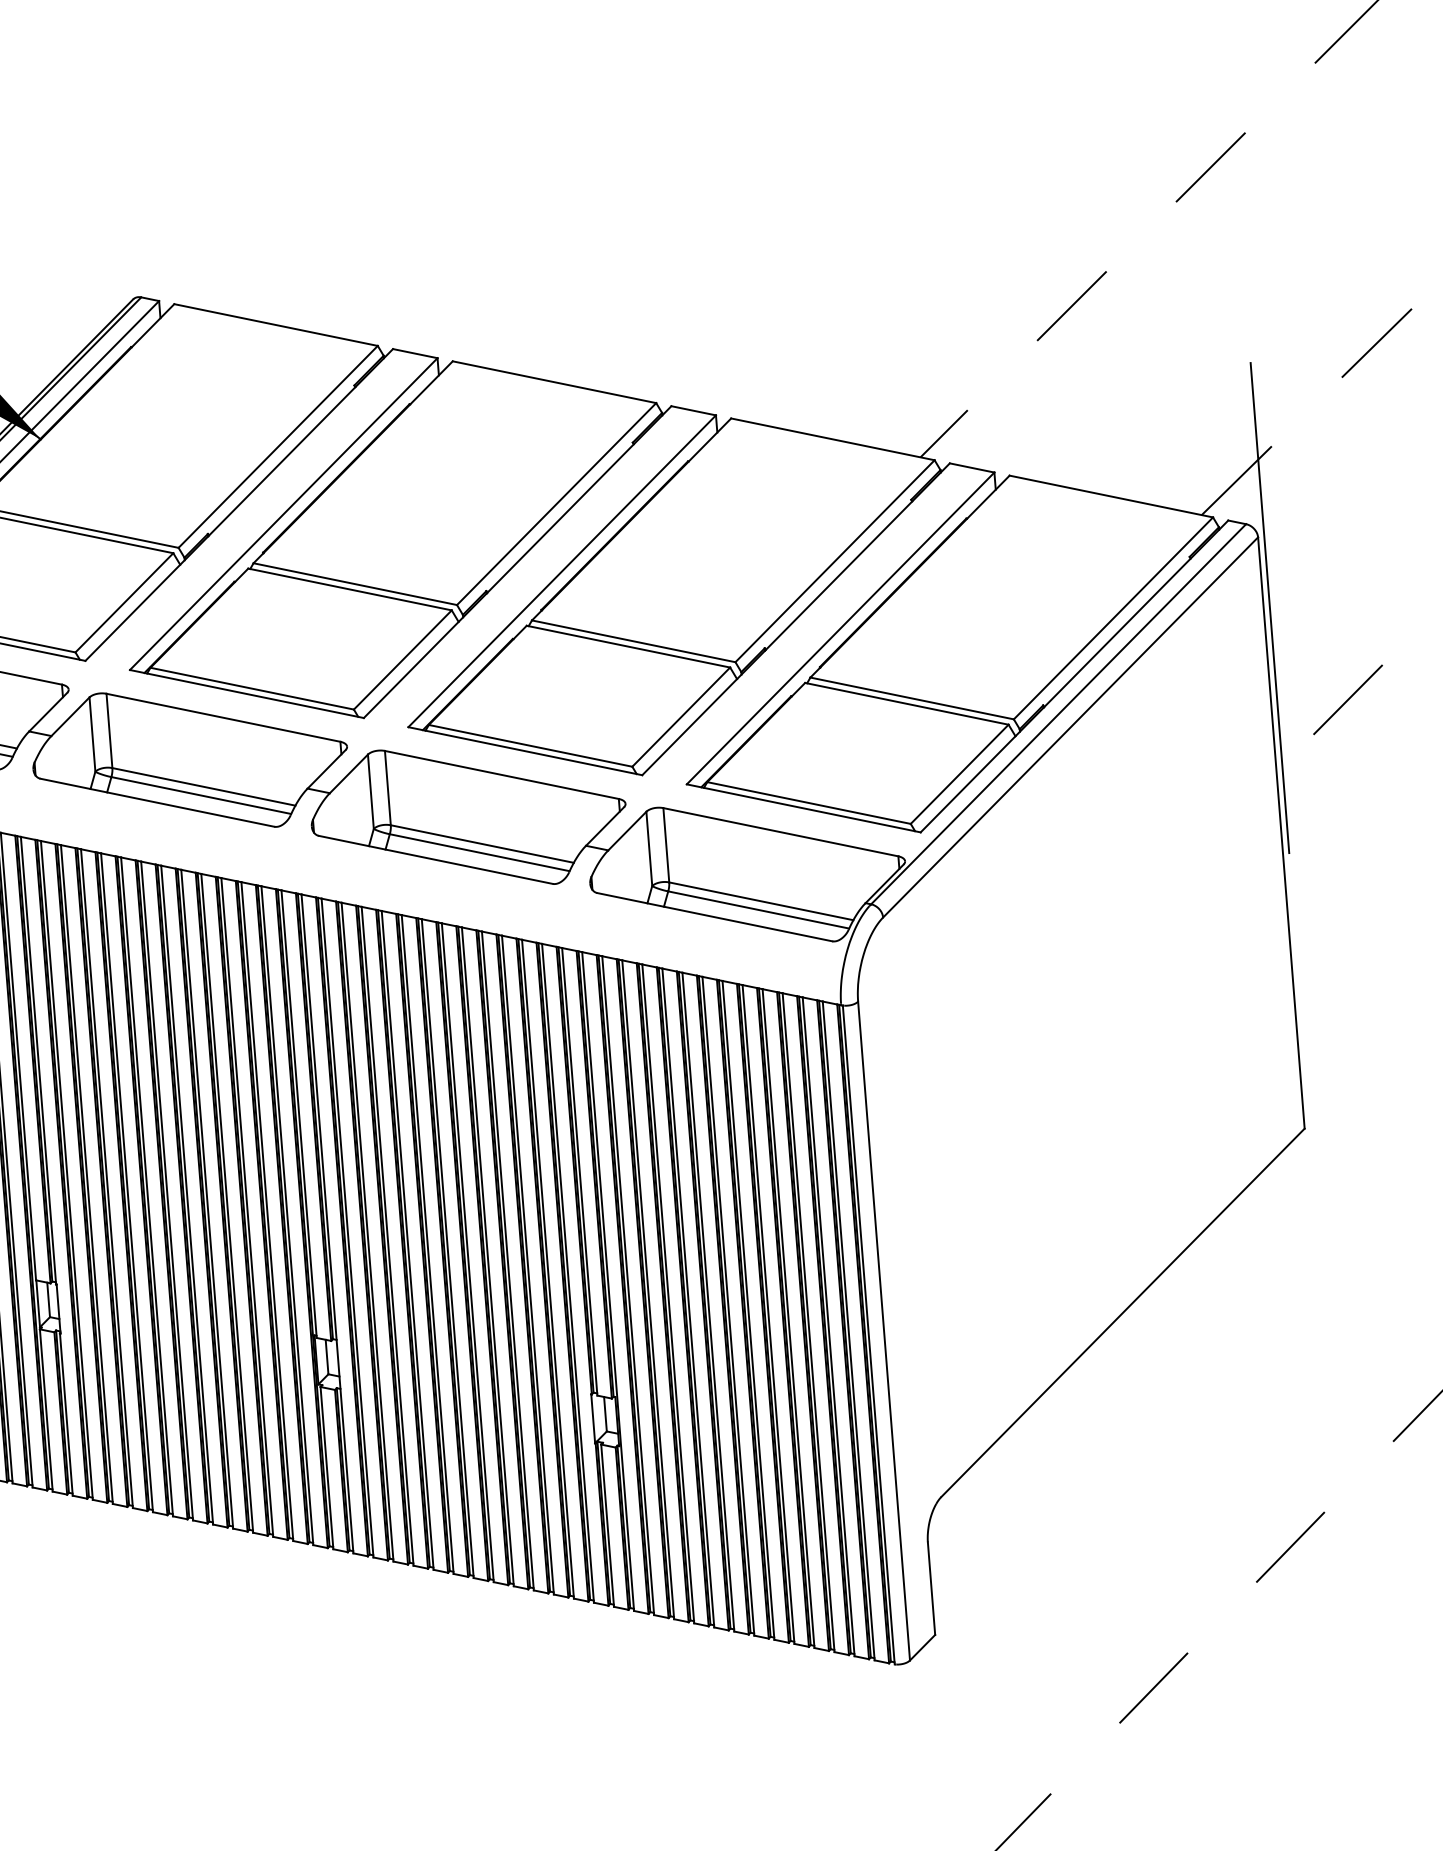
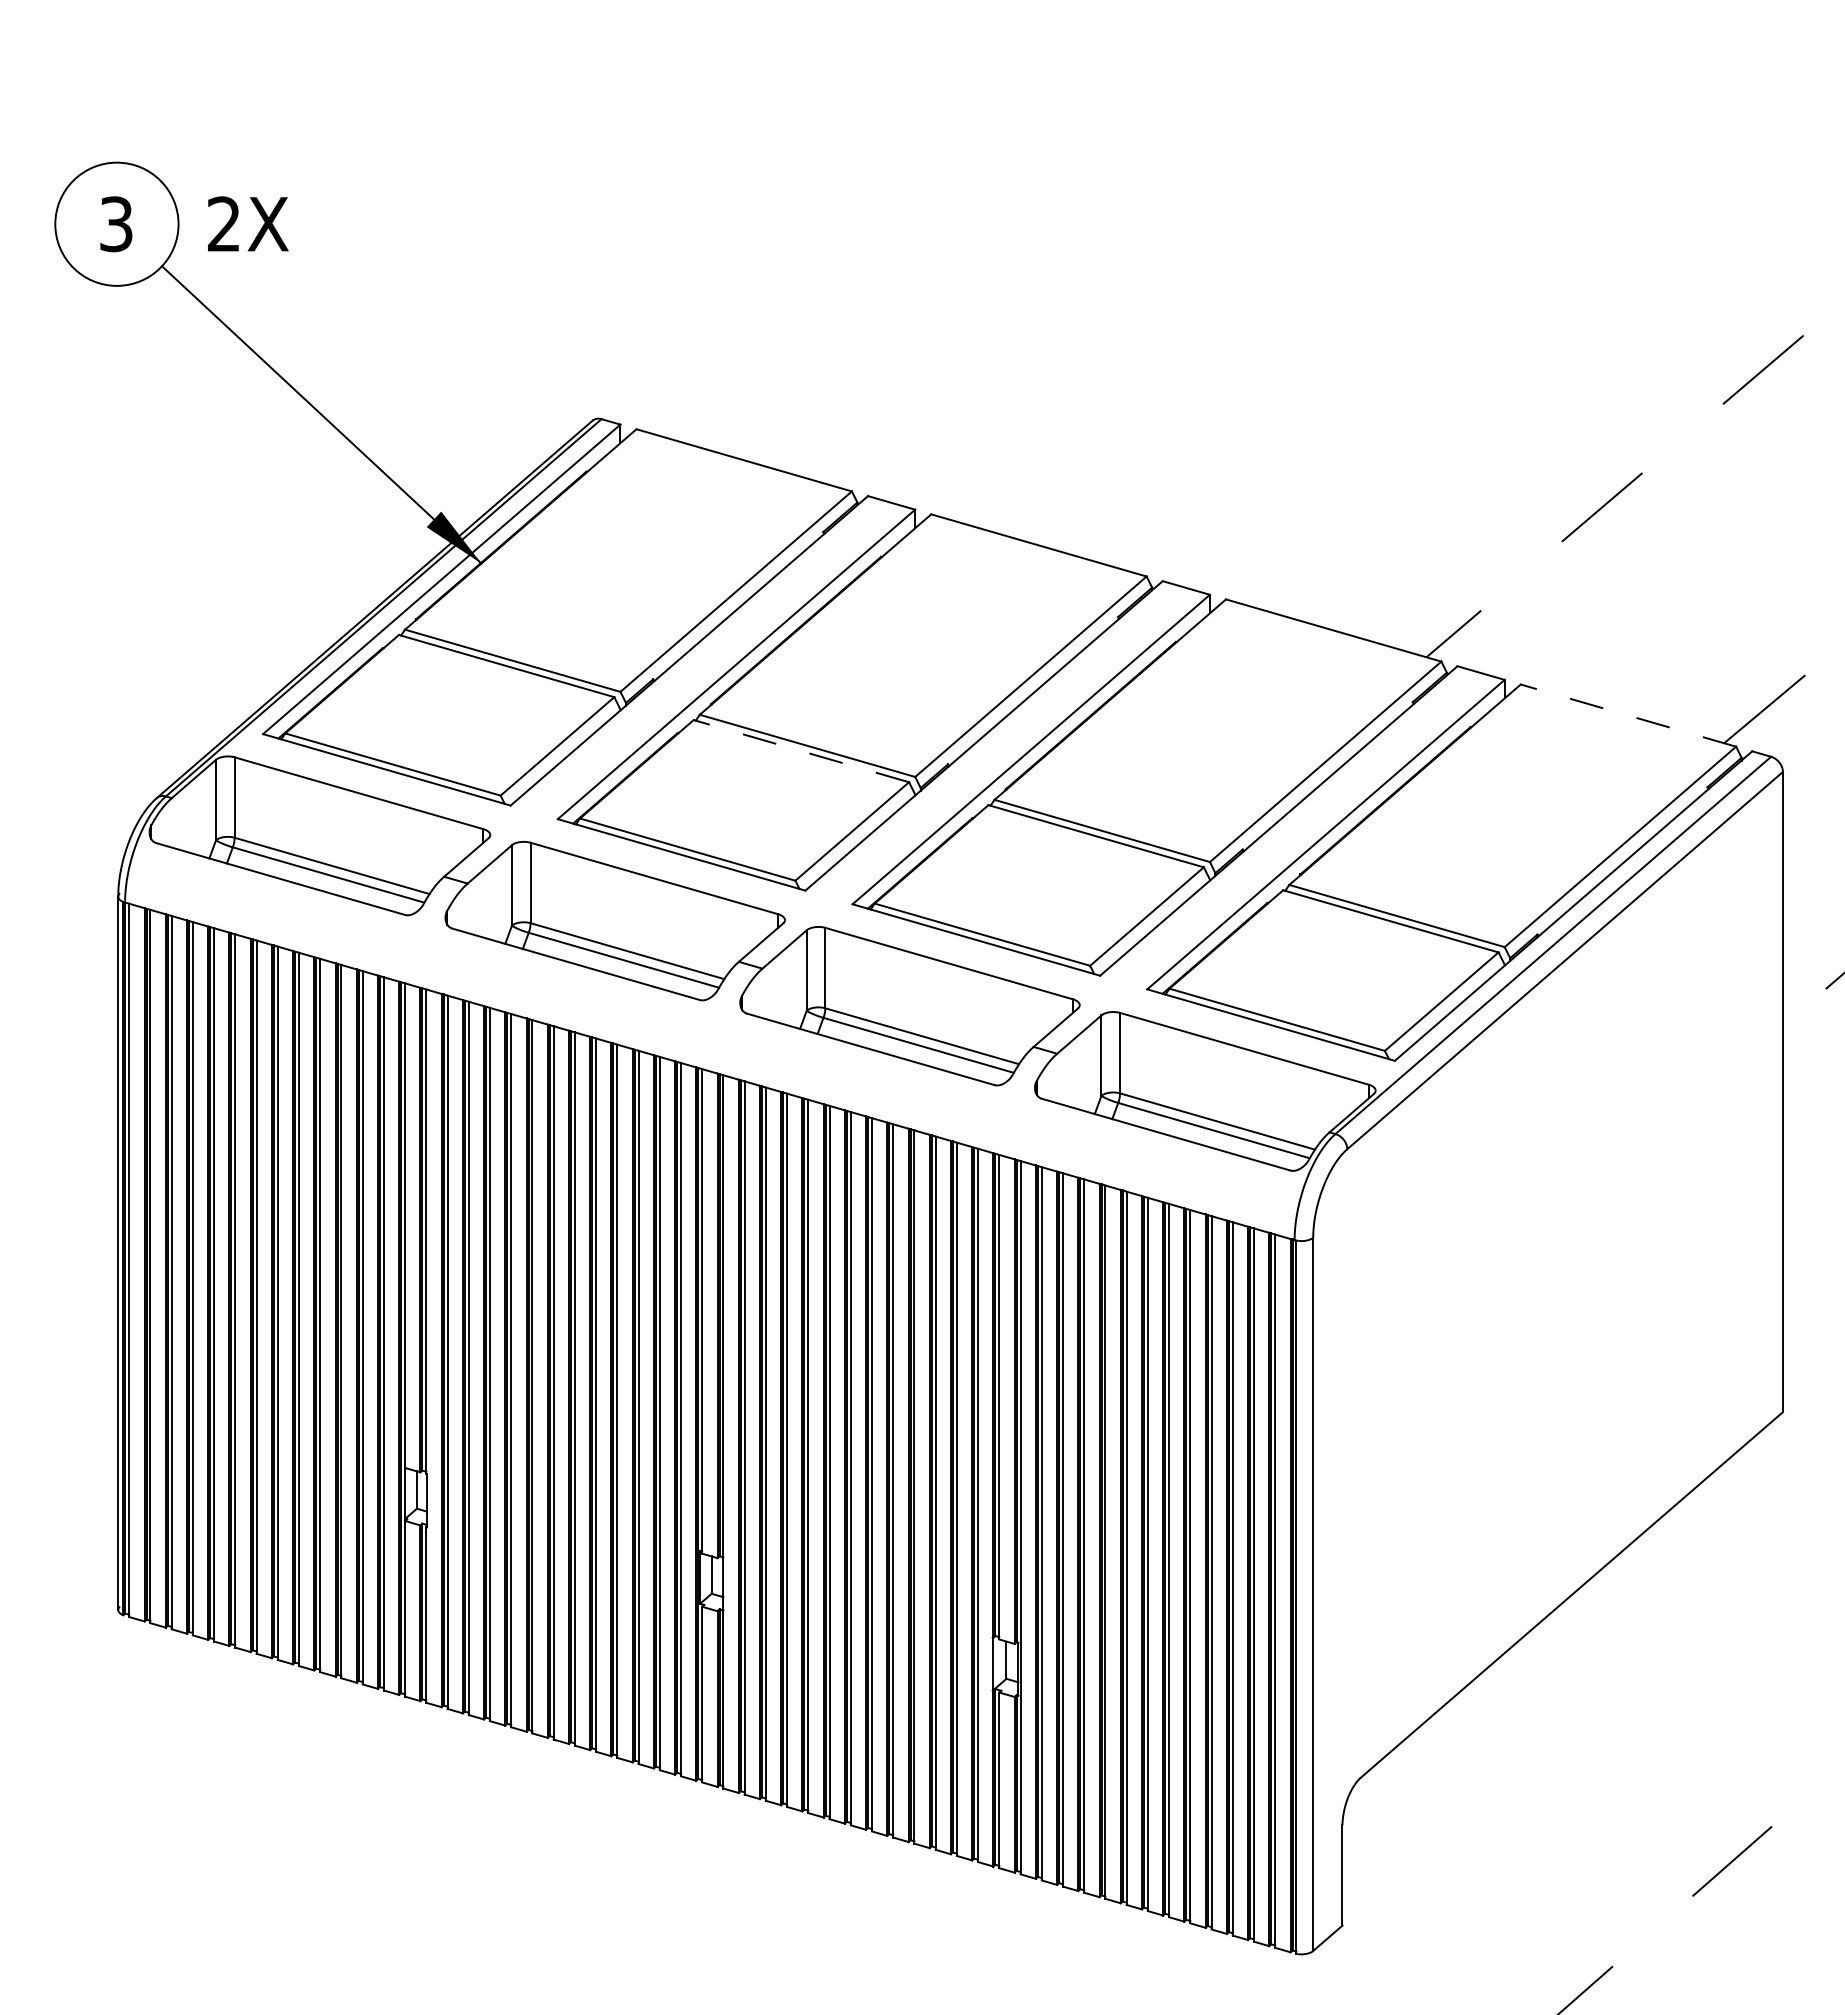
line: (1110, 496) -> (1627, 715), solid -> dashed
line: (349, 589) -> (800, 751), solid -> dashed
line: (1269, 607) -> (1789, 848), removed

